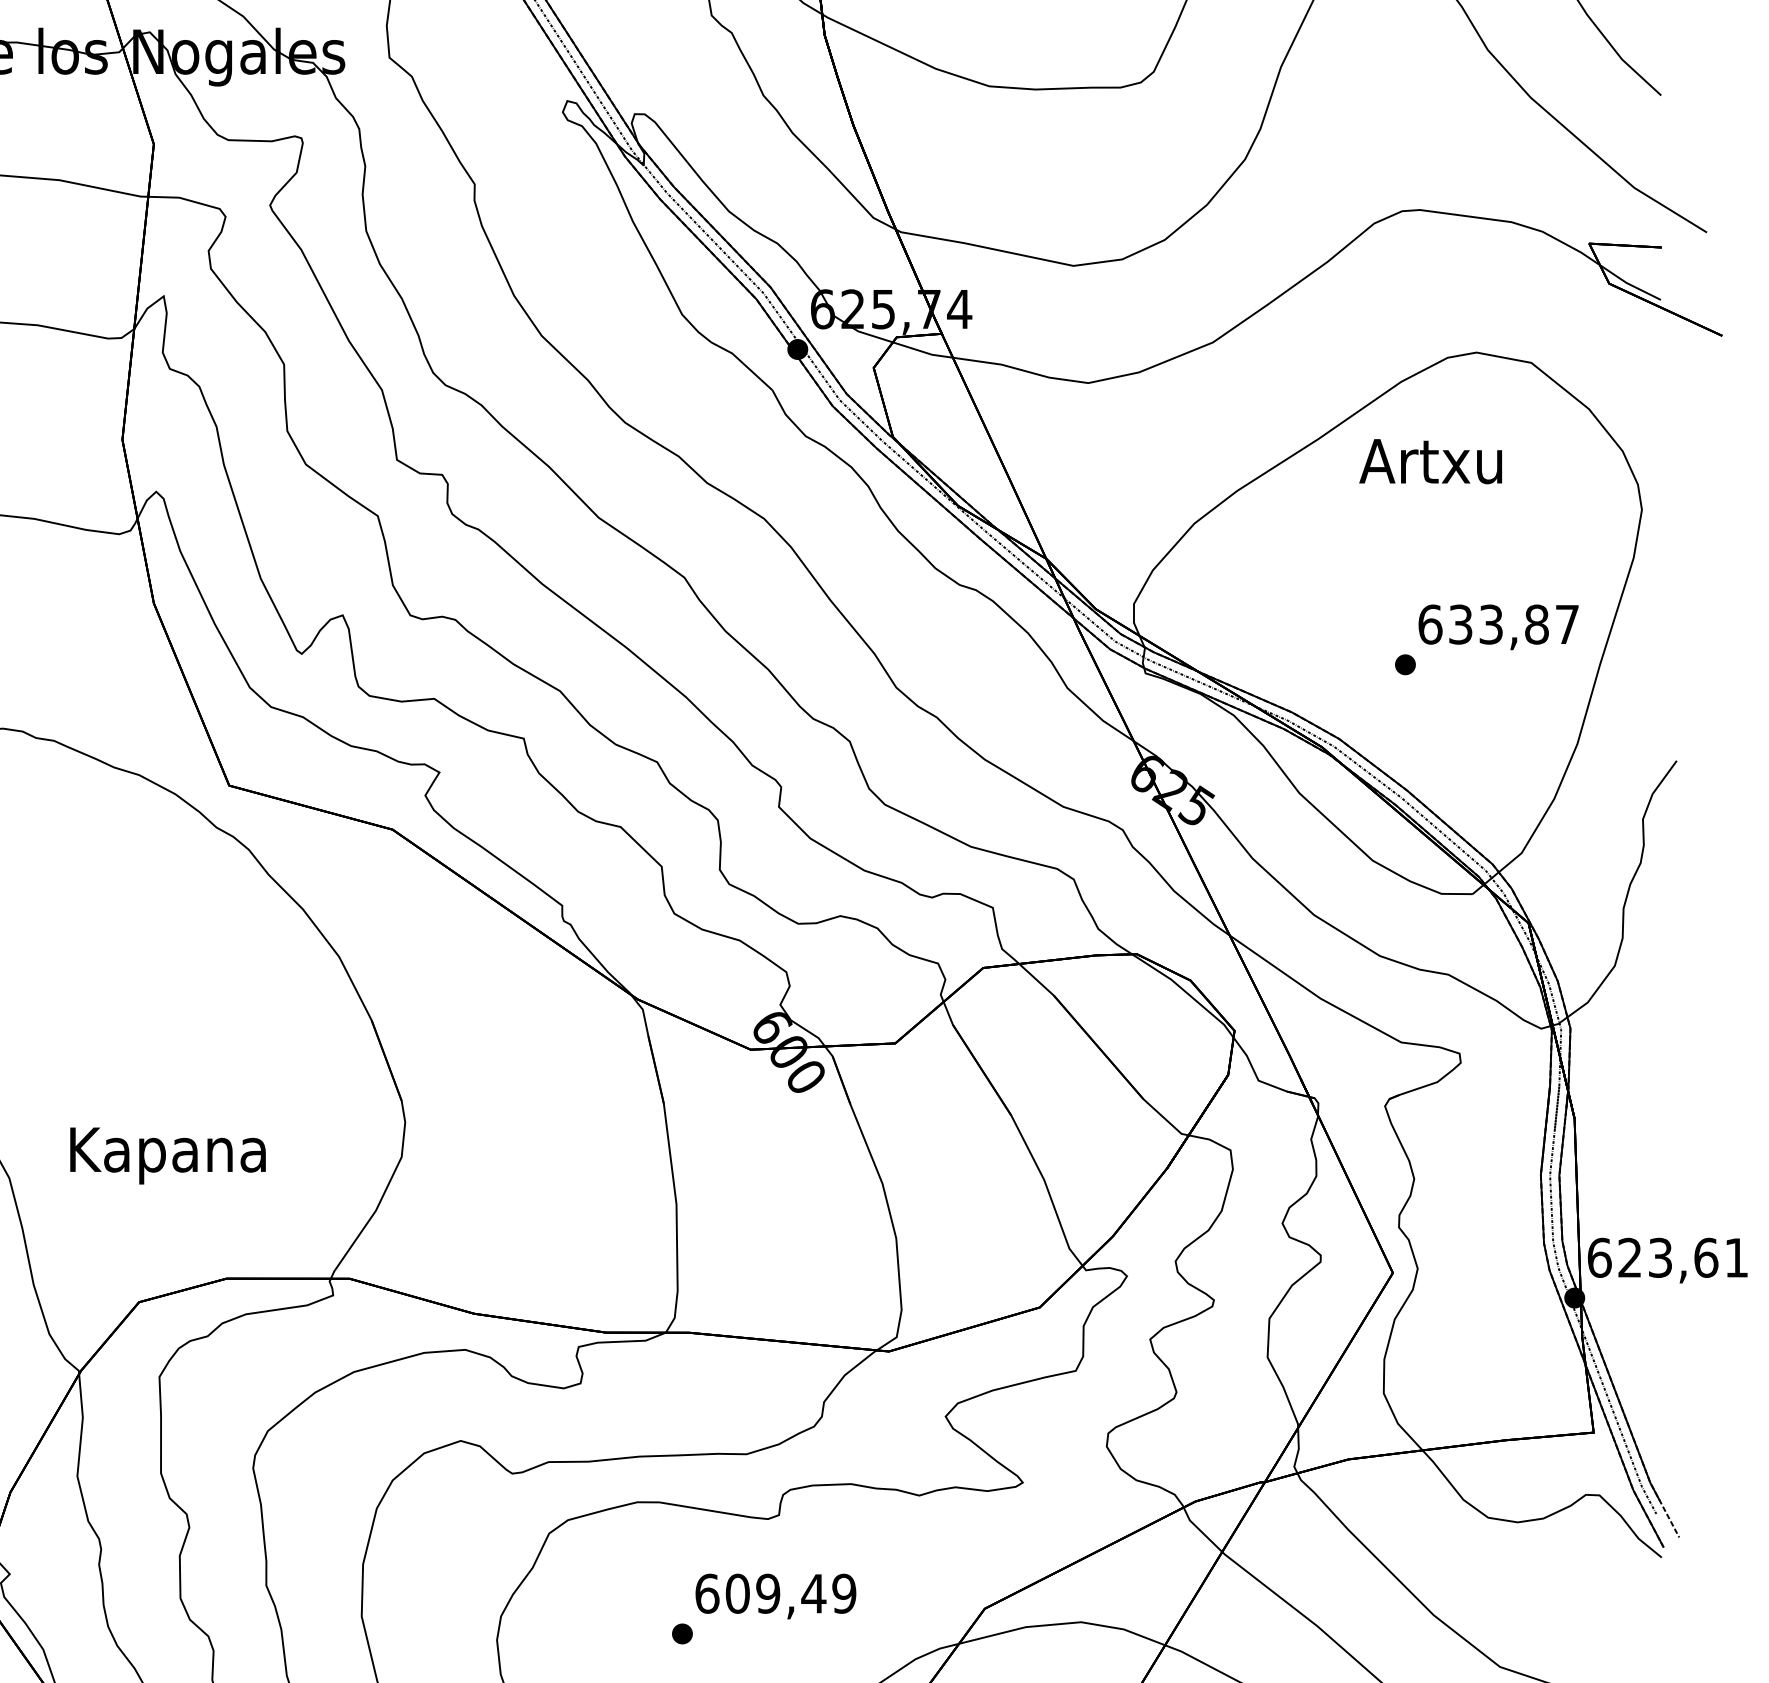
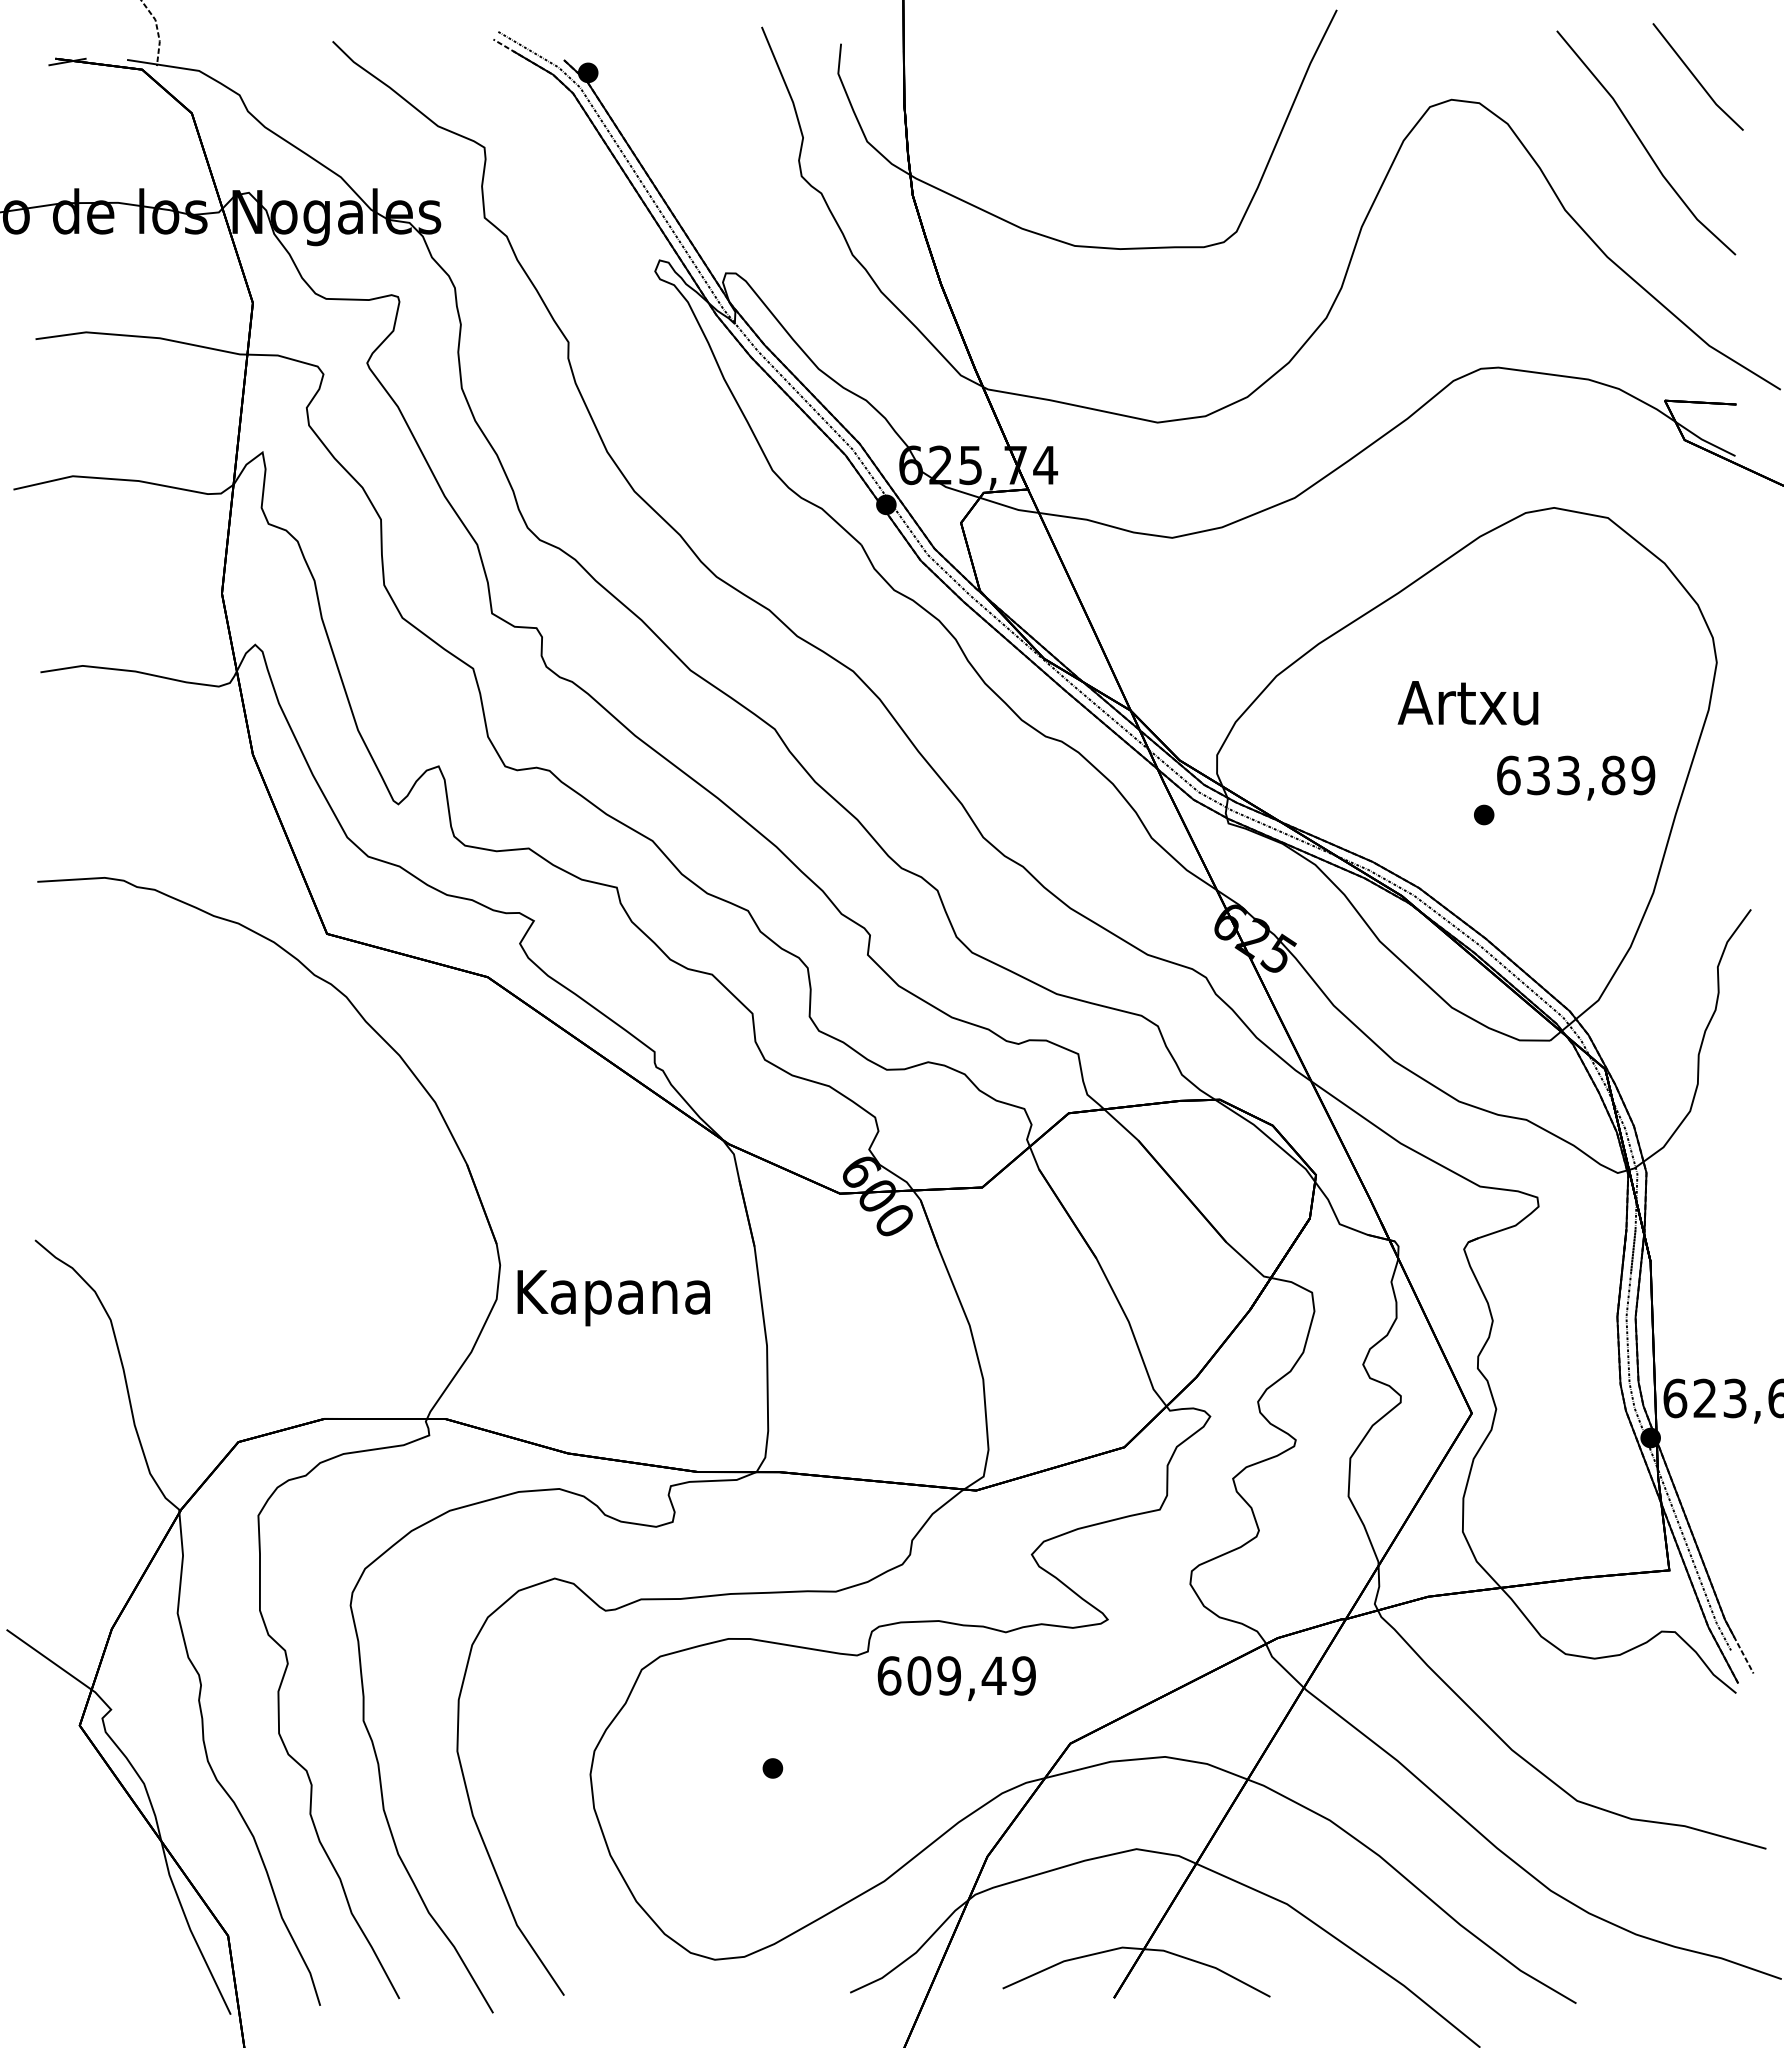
text: (1430, 461) -> (1467, 703), moved
text: (1567, 624) -> (1643, 775), 633,87 -> 633,89
text: (167, 1156) -> (613, 1298), moved
text: (775, 1596) -> (956, 1678), moved

